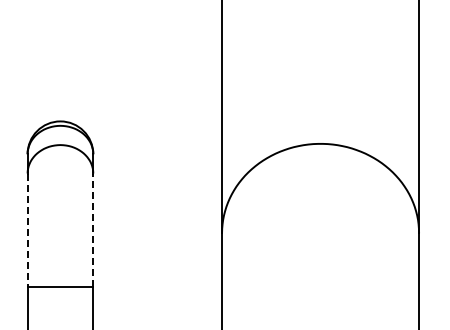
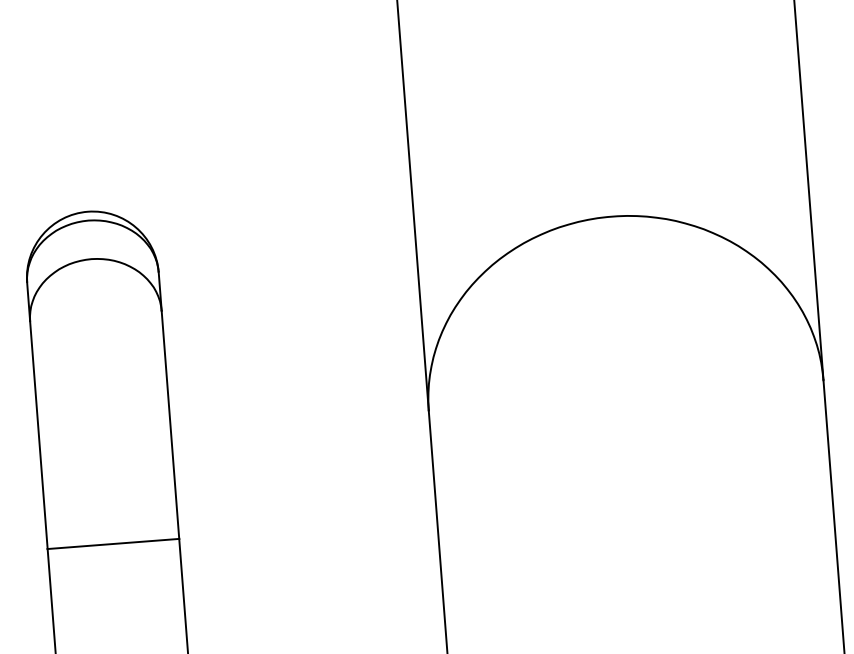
line: (27, 230) -> (38, 435), dashed -> solid
line: (93, 230) -> (170, 425), dashed -> solid

